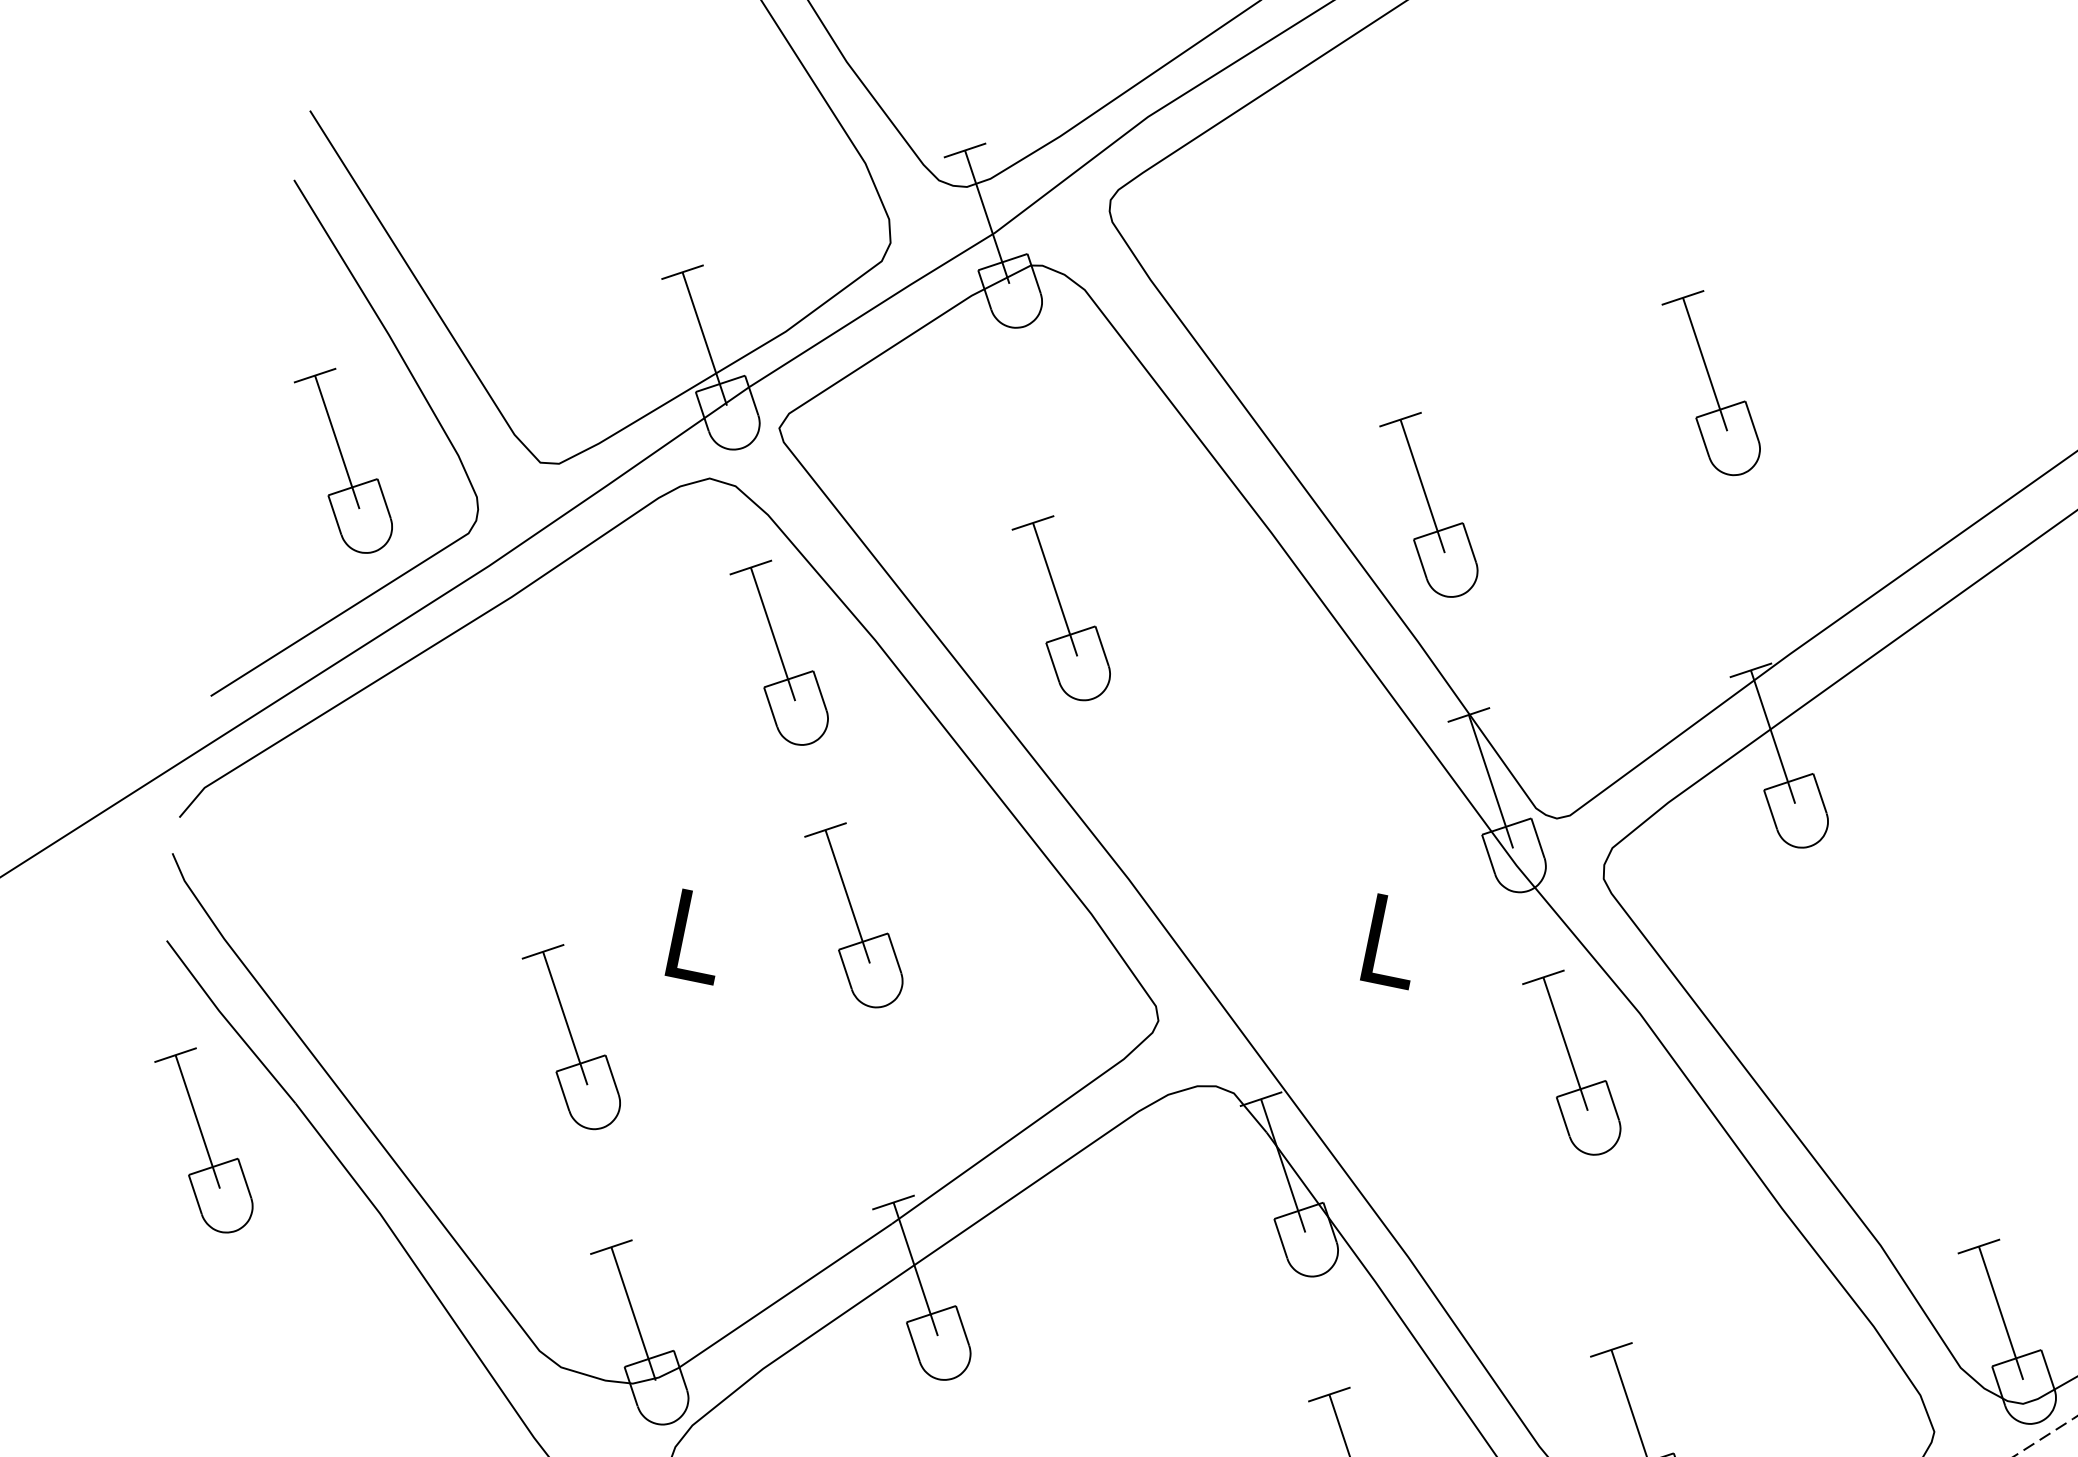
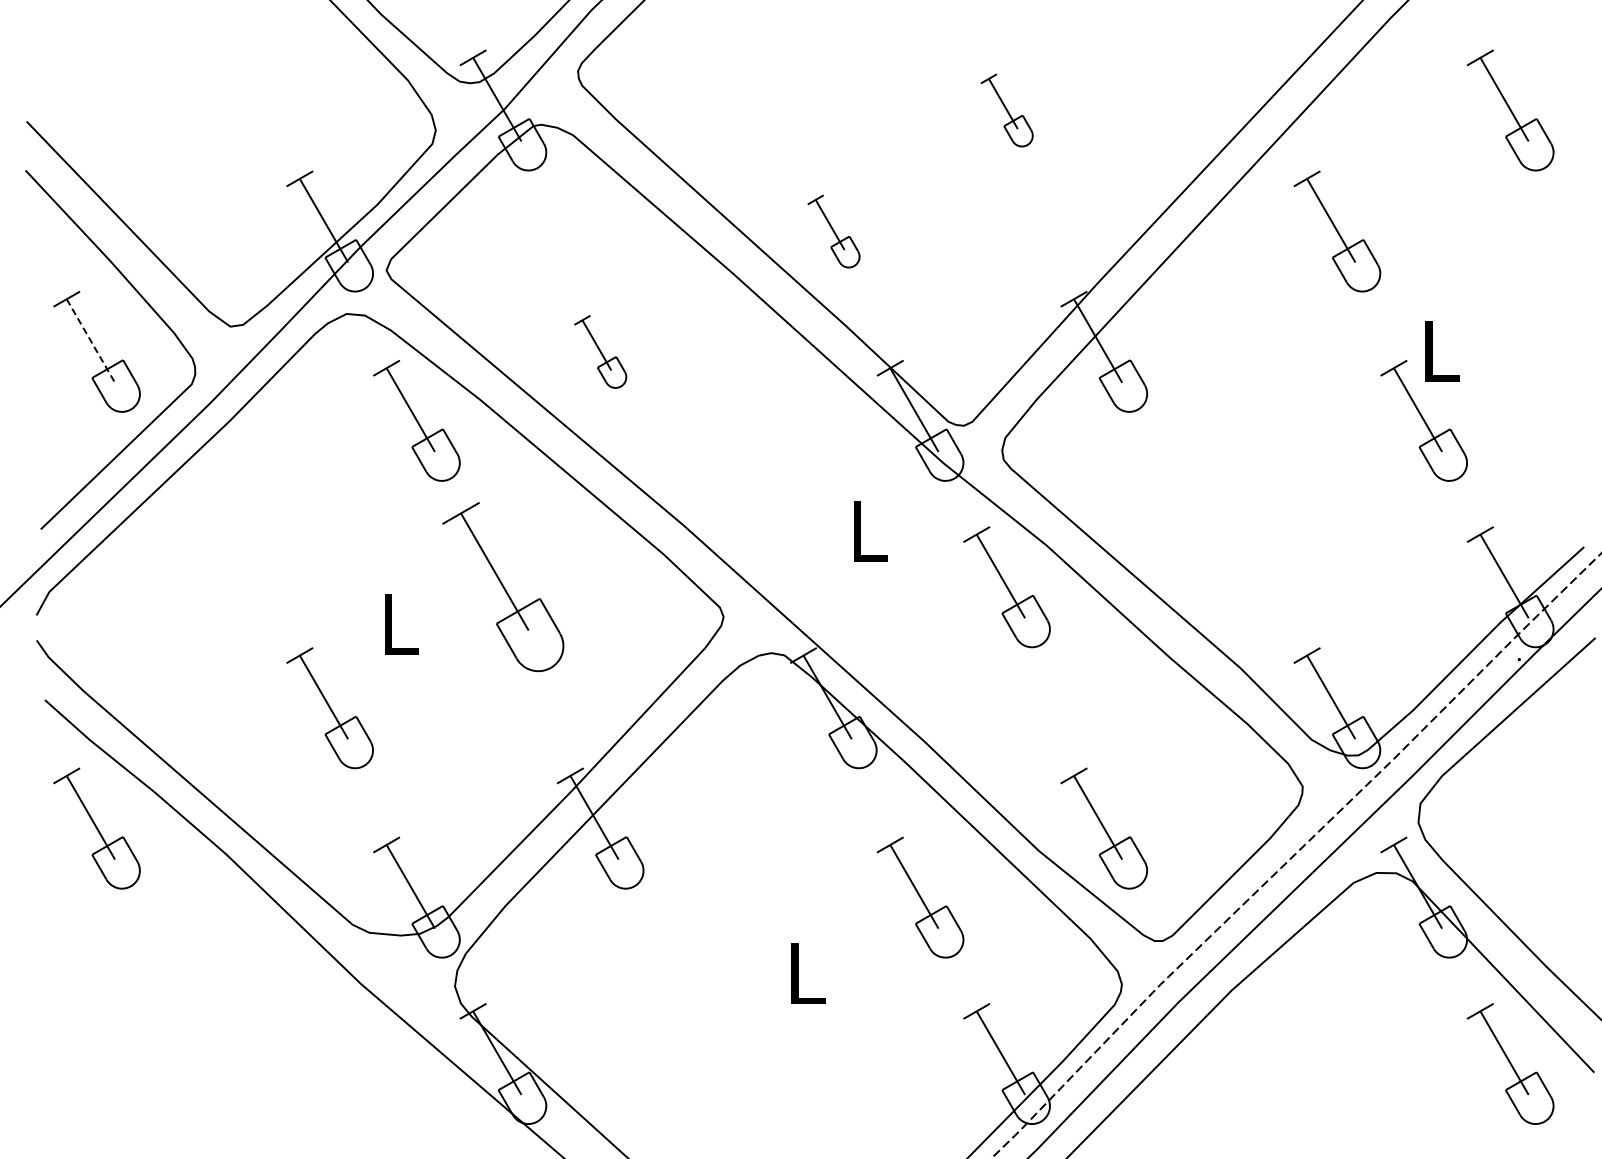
part: (1709, 381) -> (1006, 110), size x0.6
line: (337, 443) -> (91, 341), solid -> dashed
part: (1427, 503) -> (833, 231), size x0.6
part: (1060, 606) -> (600, 351), size x0.6
part: (853, 914) -> (503, 587), size x1.4

